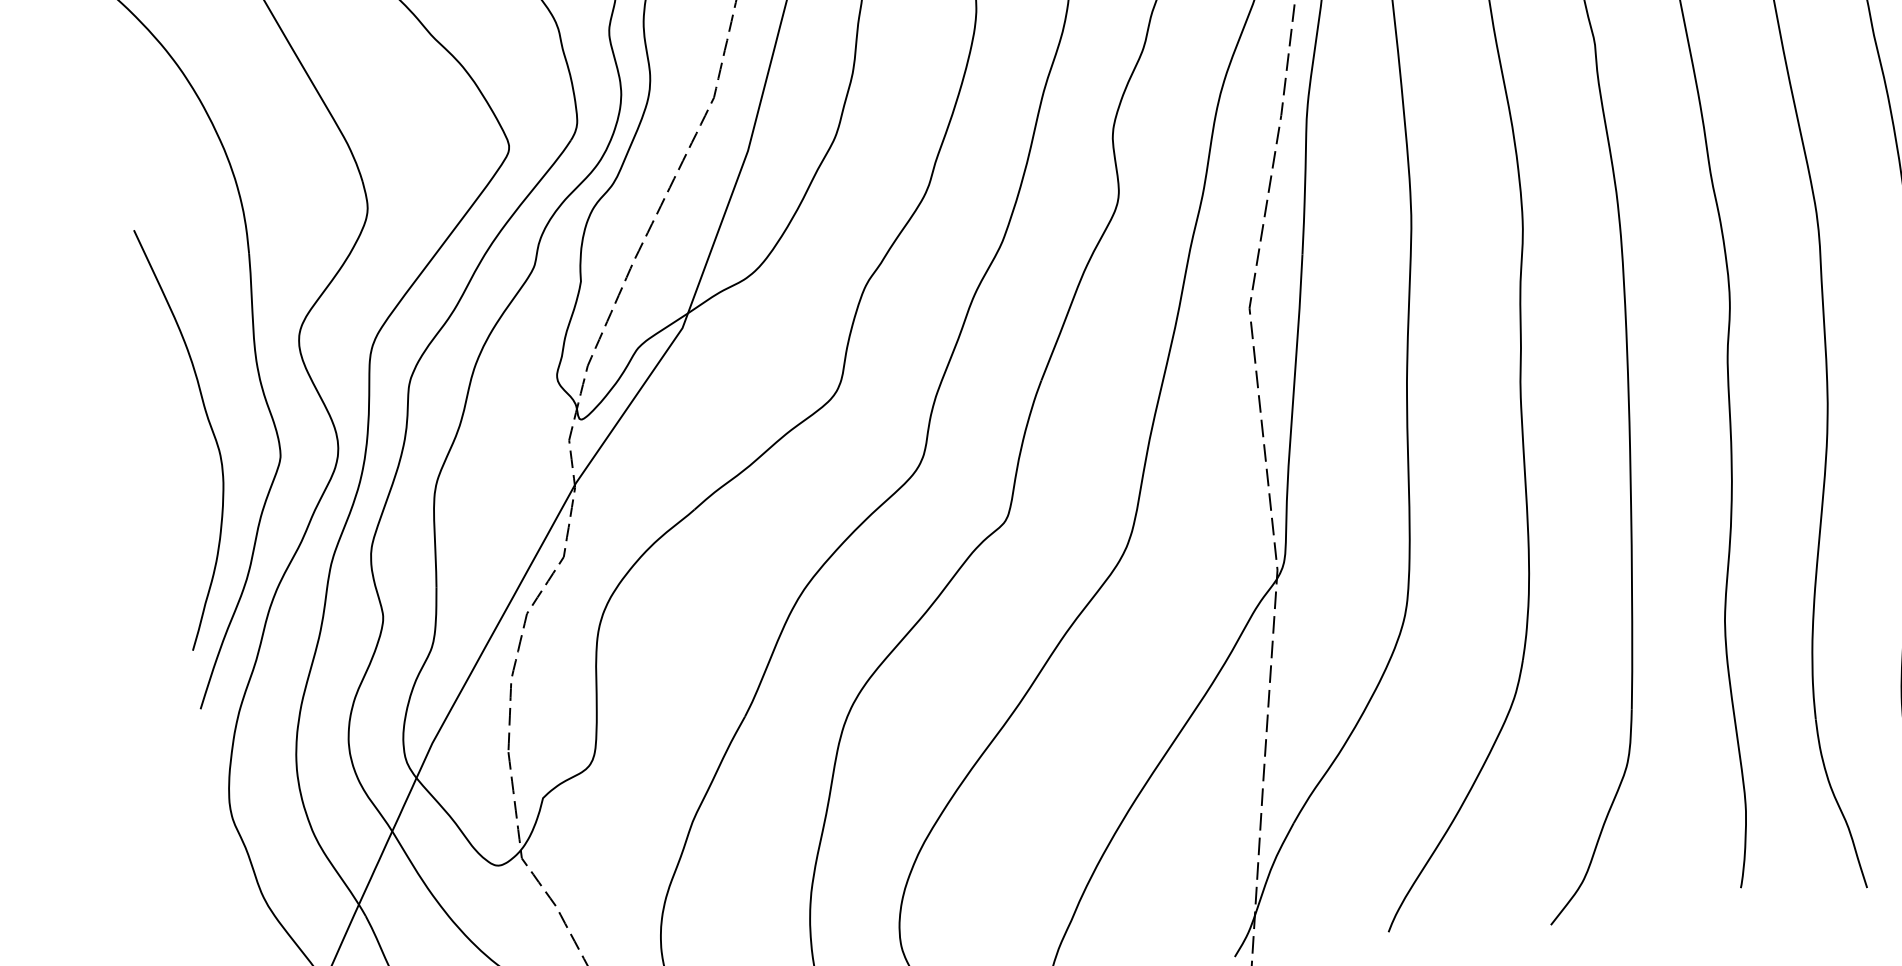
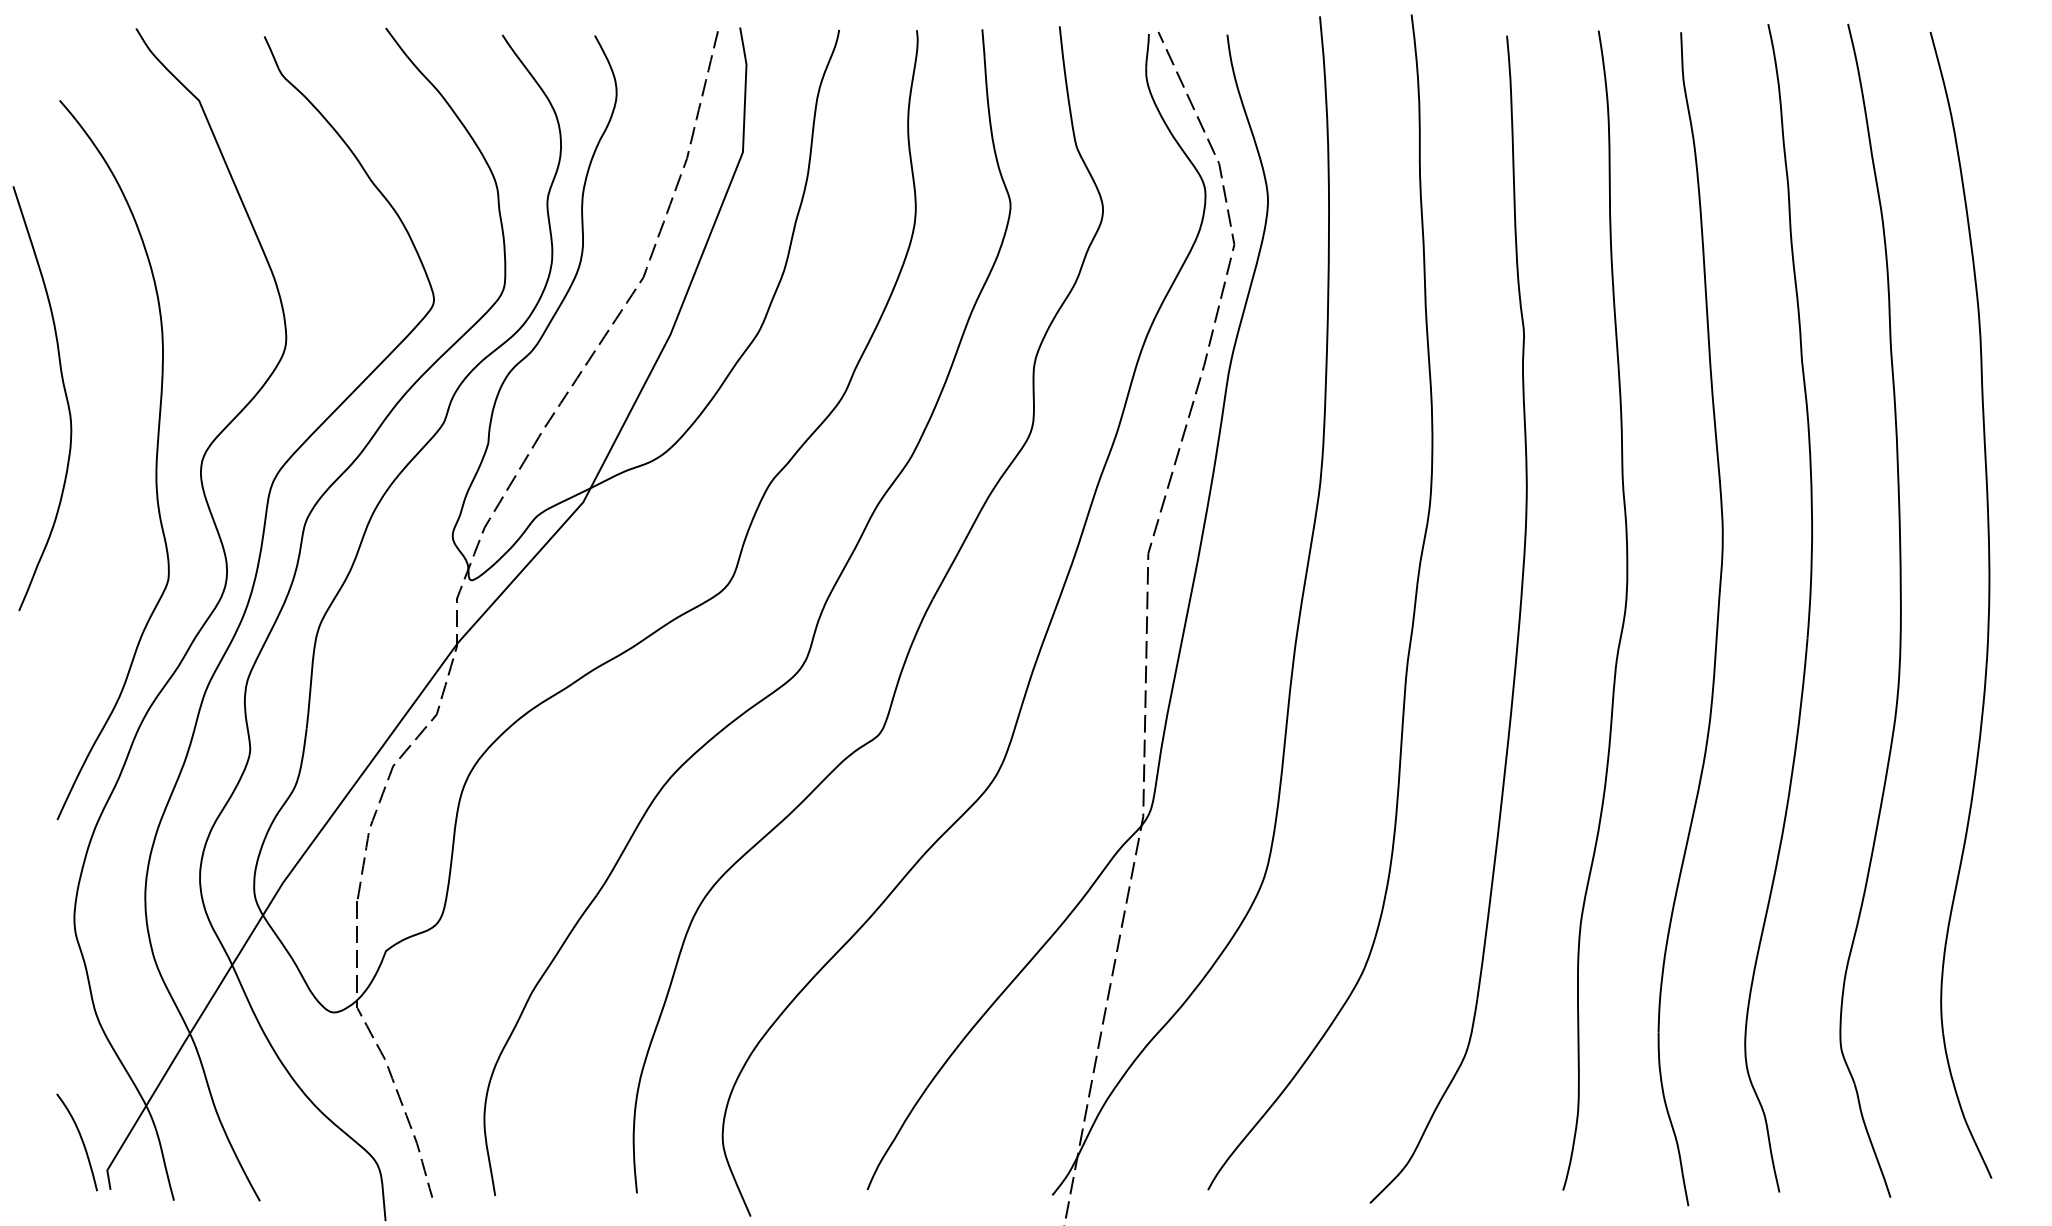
curve: (210, 429) -> (64, 393), moved

